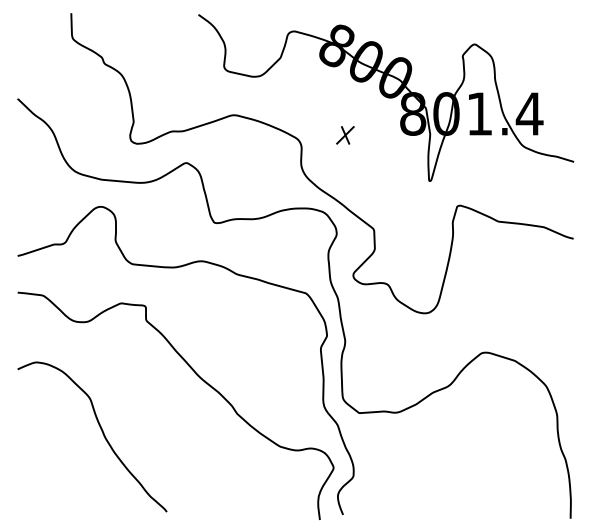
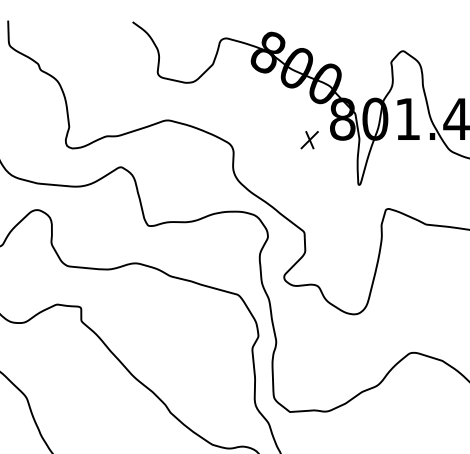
part: (345, 135) -> (309, 140), moved

